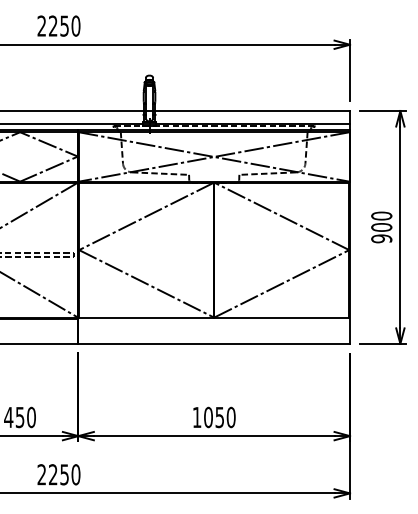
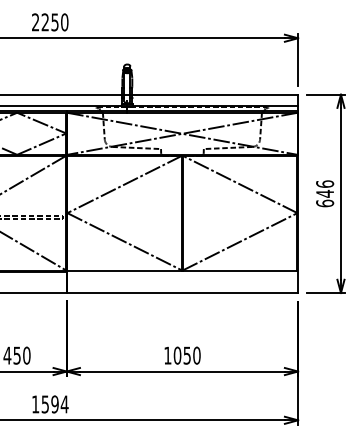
text: (381, 227) -> (324, 193), 900 -> 646
text: (58, 474) -> (49, 404), 2250 -> 1594

